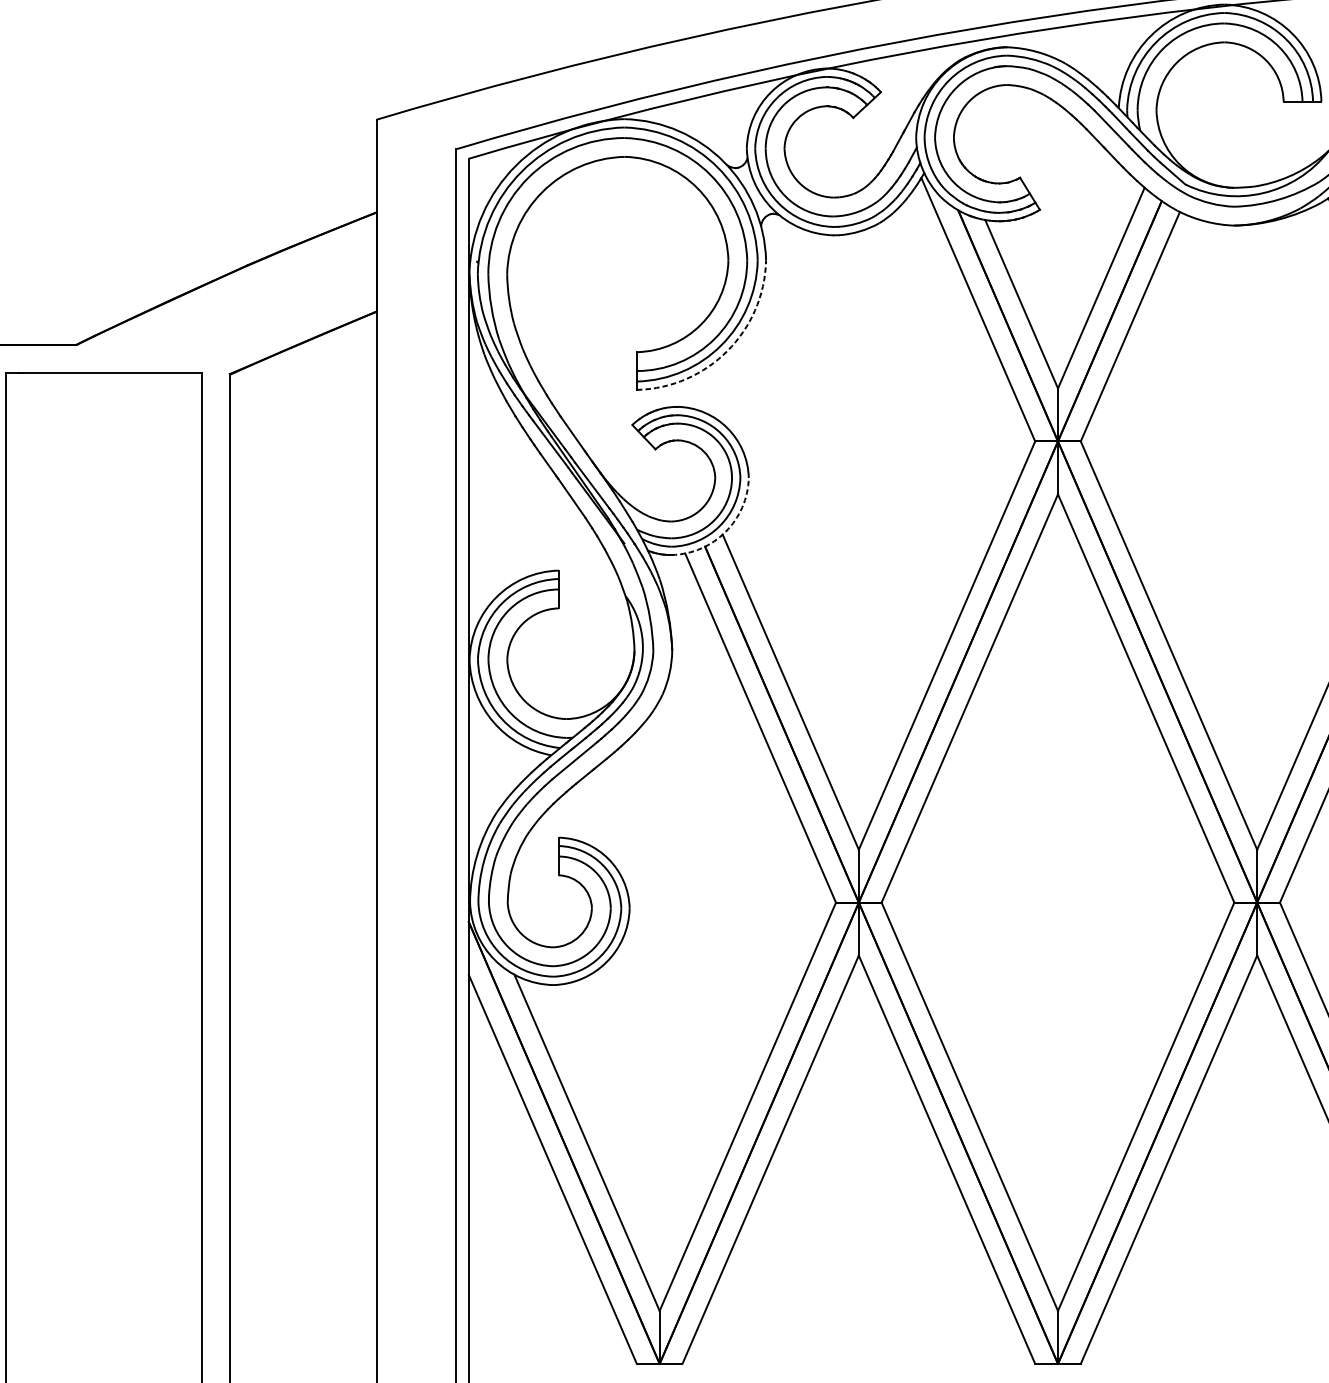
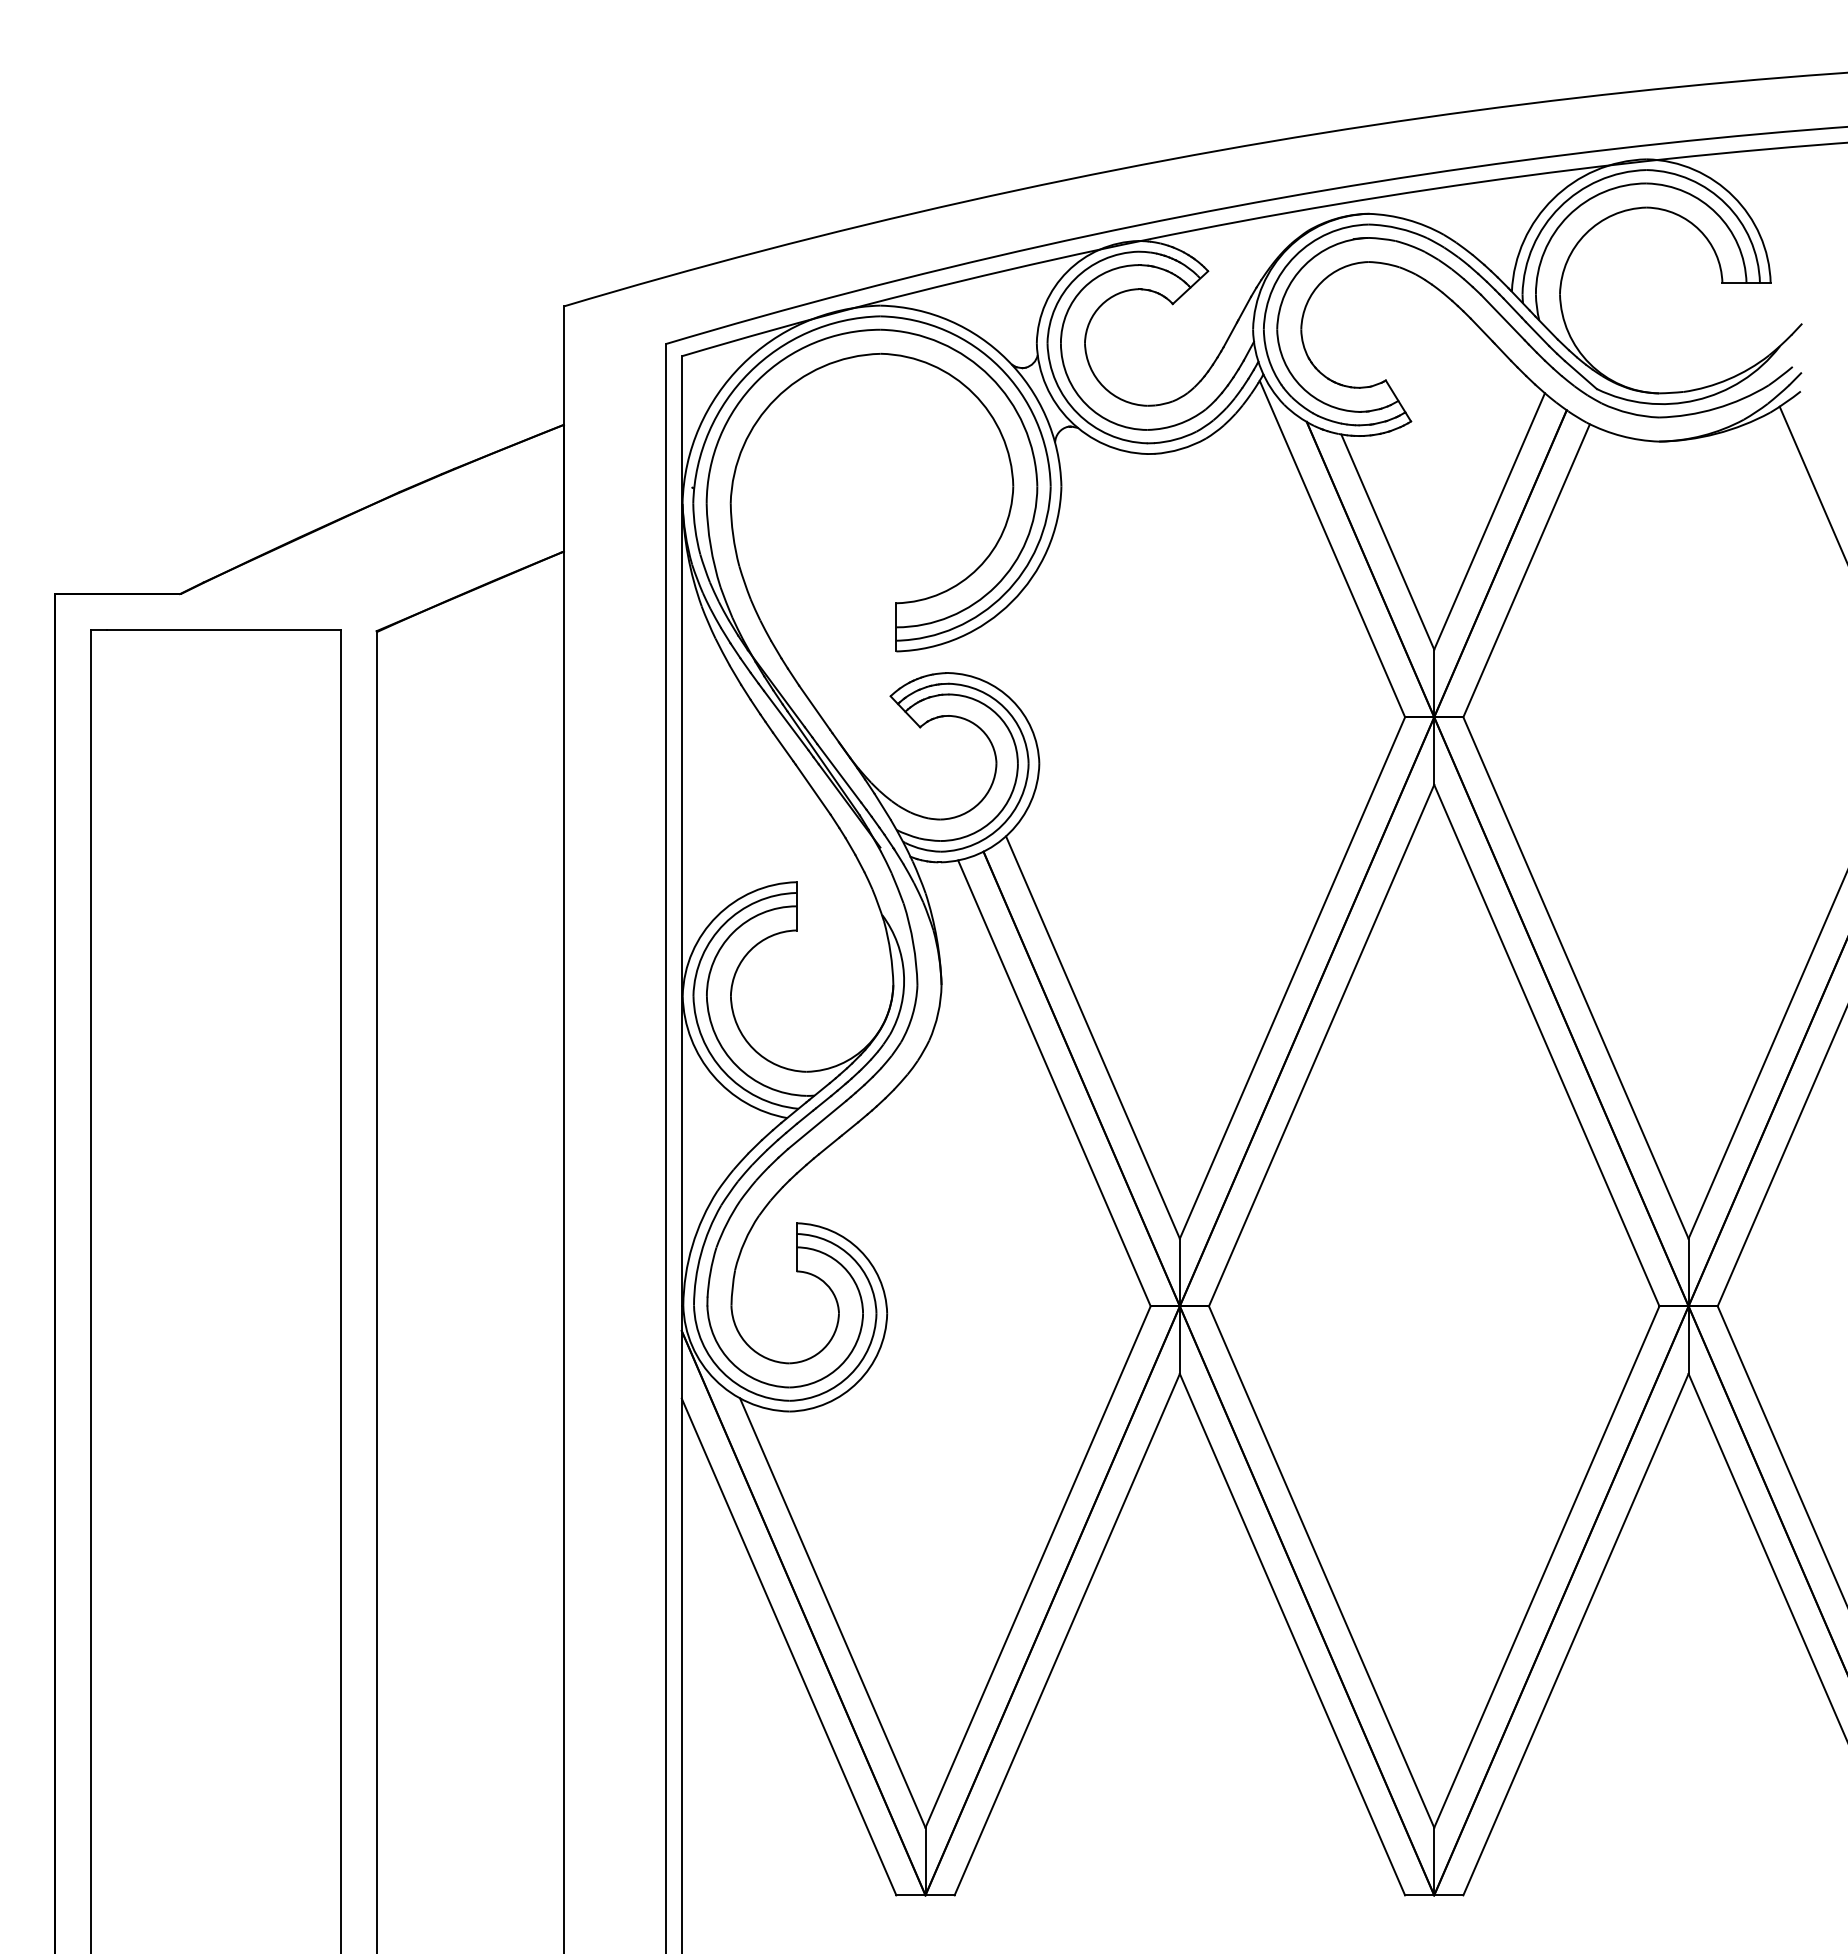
arc: (727, 350) -> (1011, 601), dashed -> solid
arc: (725, 531) -> (1009, 832), dashed -> solid

